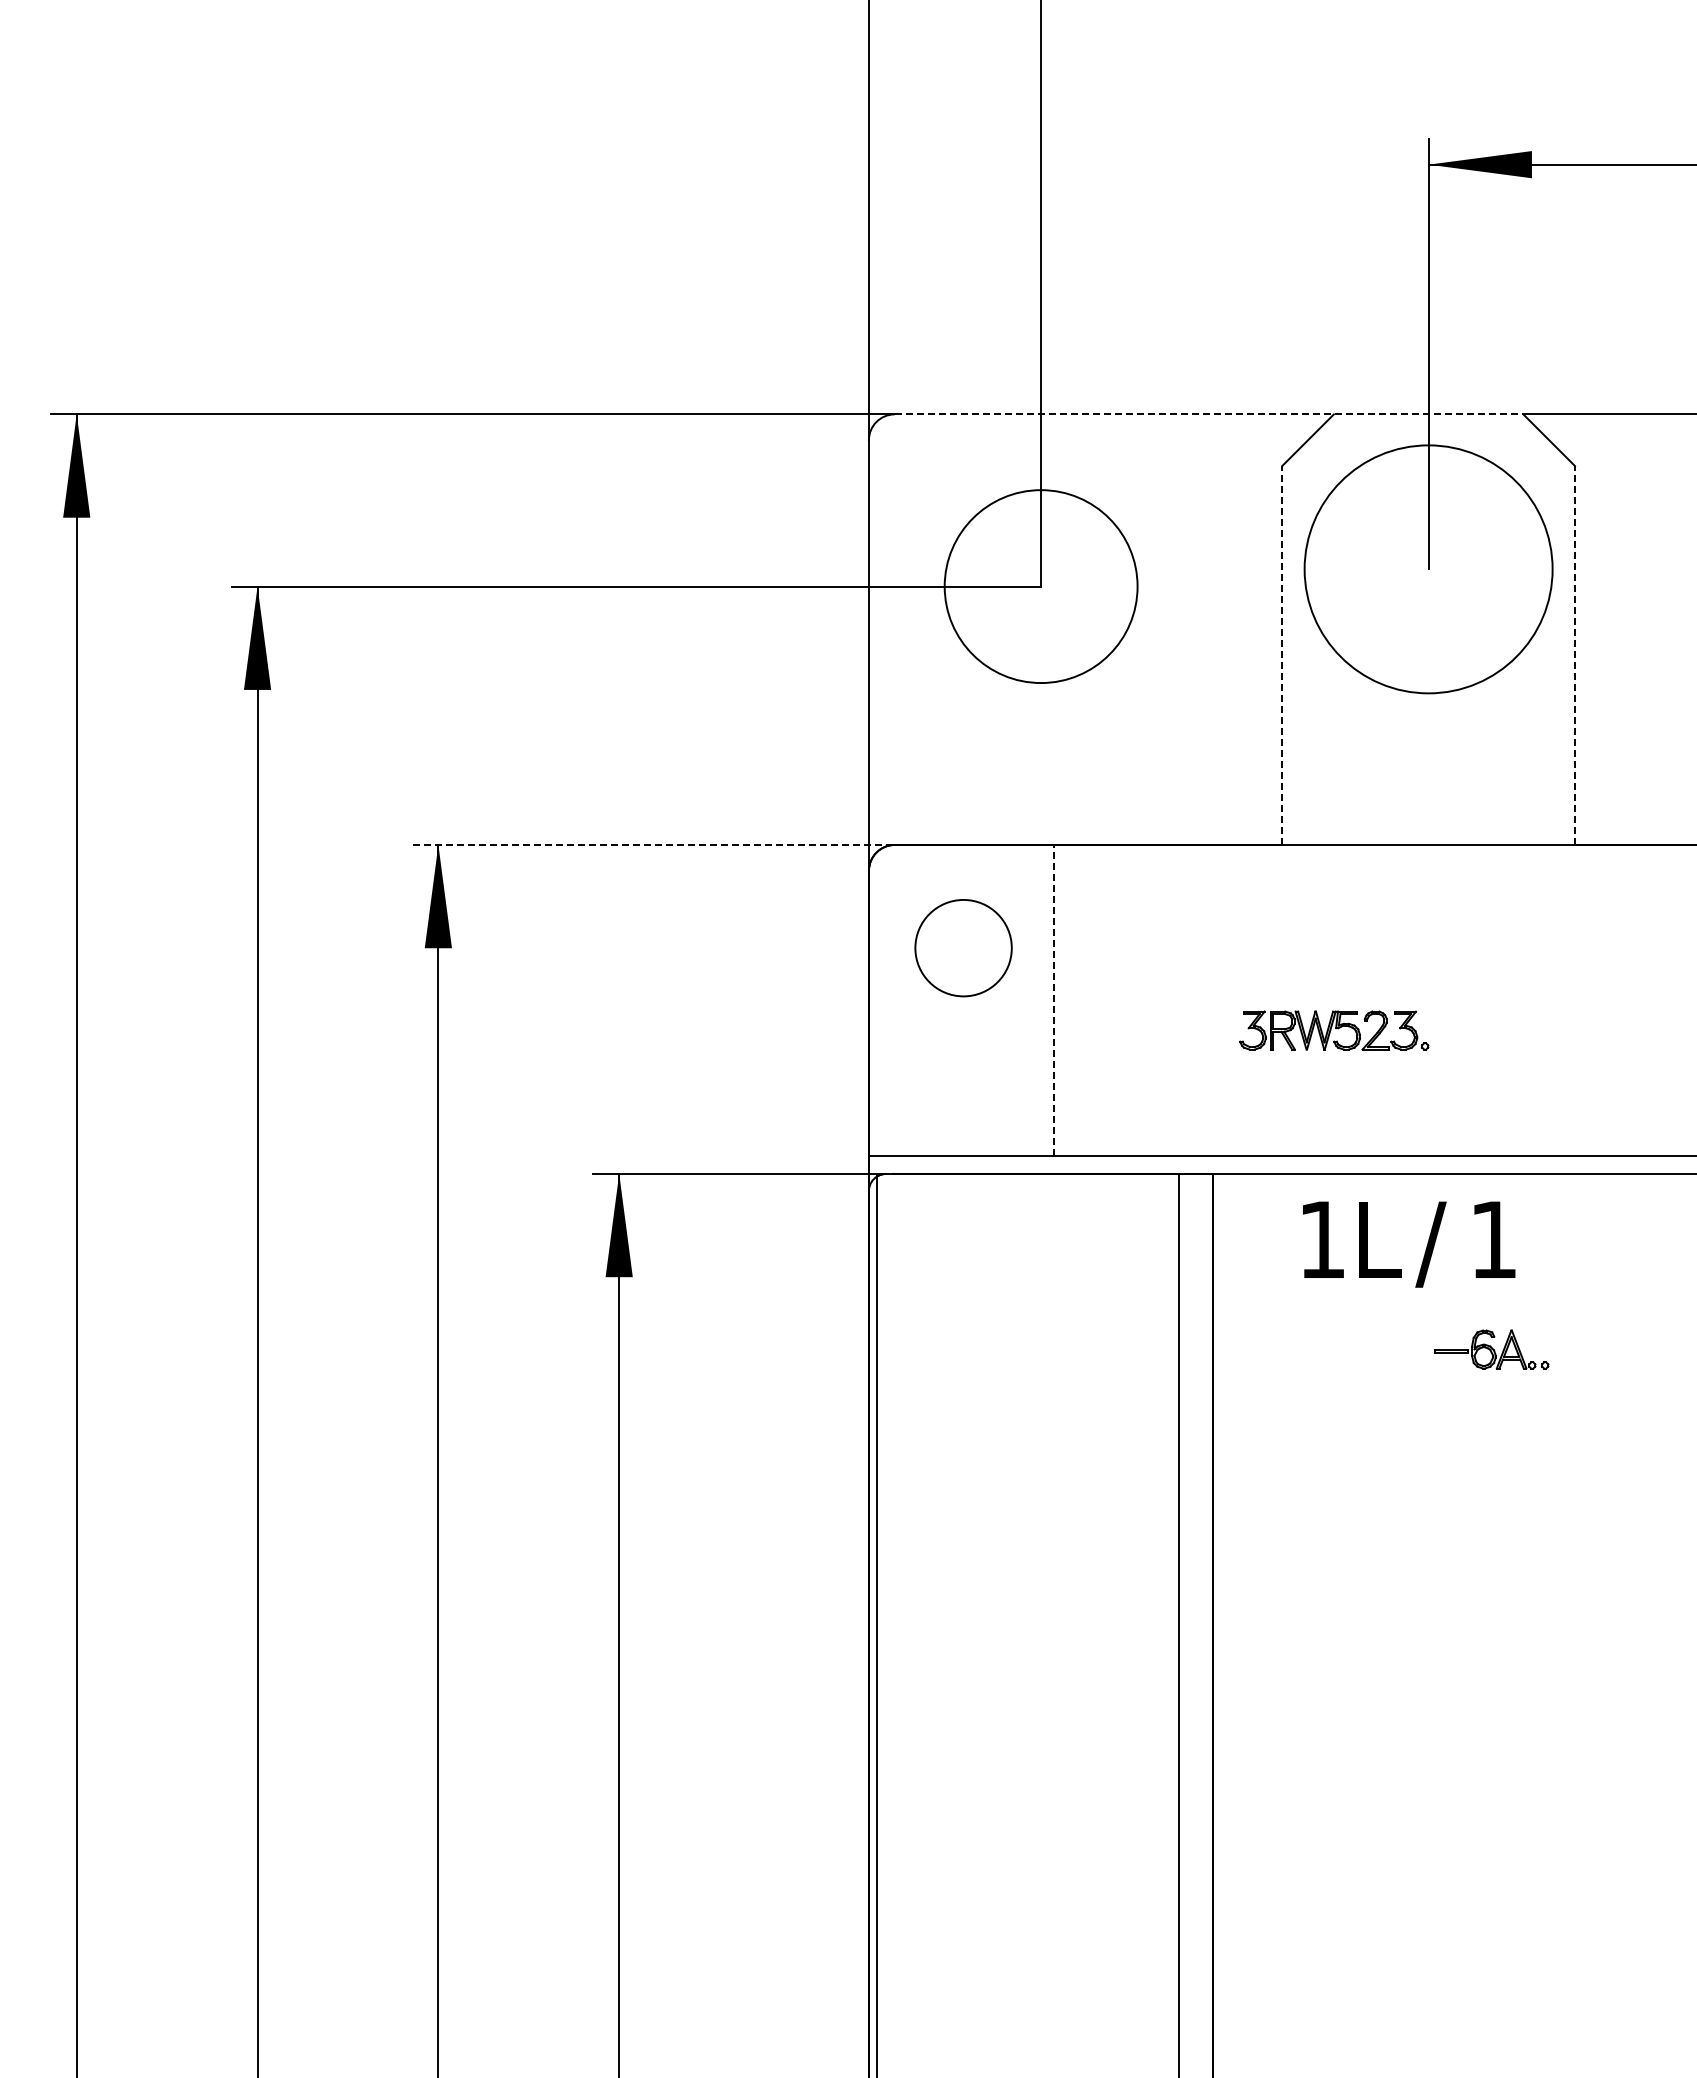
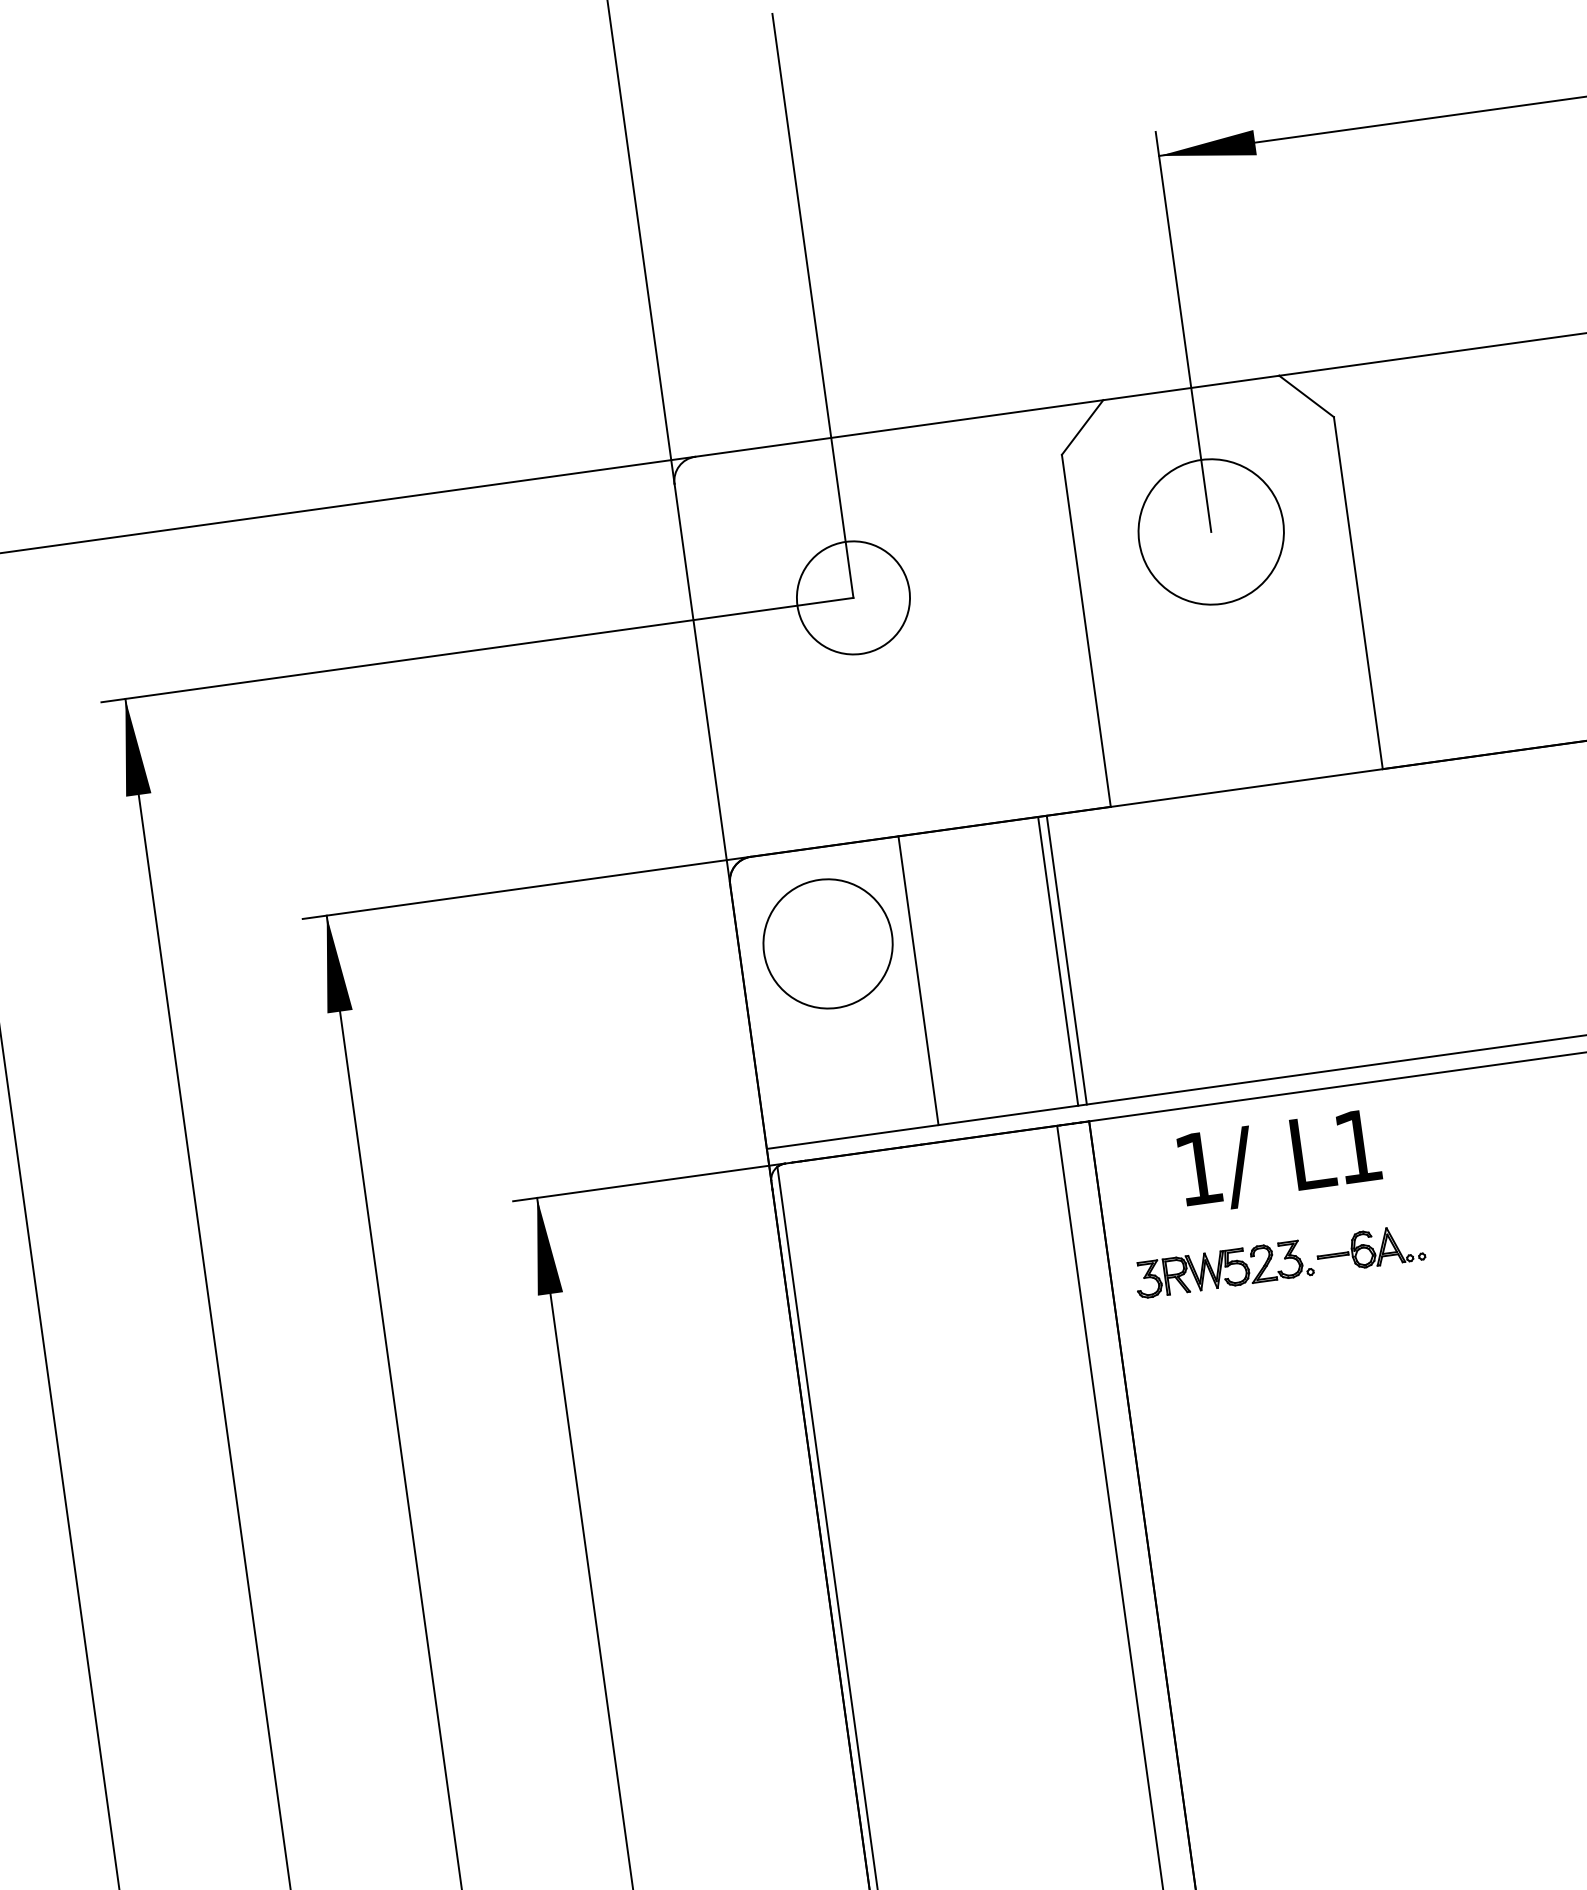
line: (1209, 414) -> (987, 416), dashed -> solid
circle: (1428, 568) -> (1211, 531), size x0.62
circle: (1040, 586) -> (852, 597), size x0.62
line: (1282, 655) -> (1086, 630), dashed -> solid
line: (1575, 655) -> (1358, 593), dashed -> solid
line: (654, 844) -> (527, 887), dashed -> solid
circle: (963, 947) -> (827, 943), size x1.43
line: (1053, 999) -> (918, 979), dashed -> solid
line: (1204, 1000) -> (1058, 961), added
line: (1213, 1000) -> (1066, 960), added
part: (1334, 1030) -> (1224, 1268), moved
text: (1375, 1244) -> (1248, 1166), L -> /
text: (1440, 1244) -> (1309, 1157), / -> L

